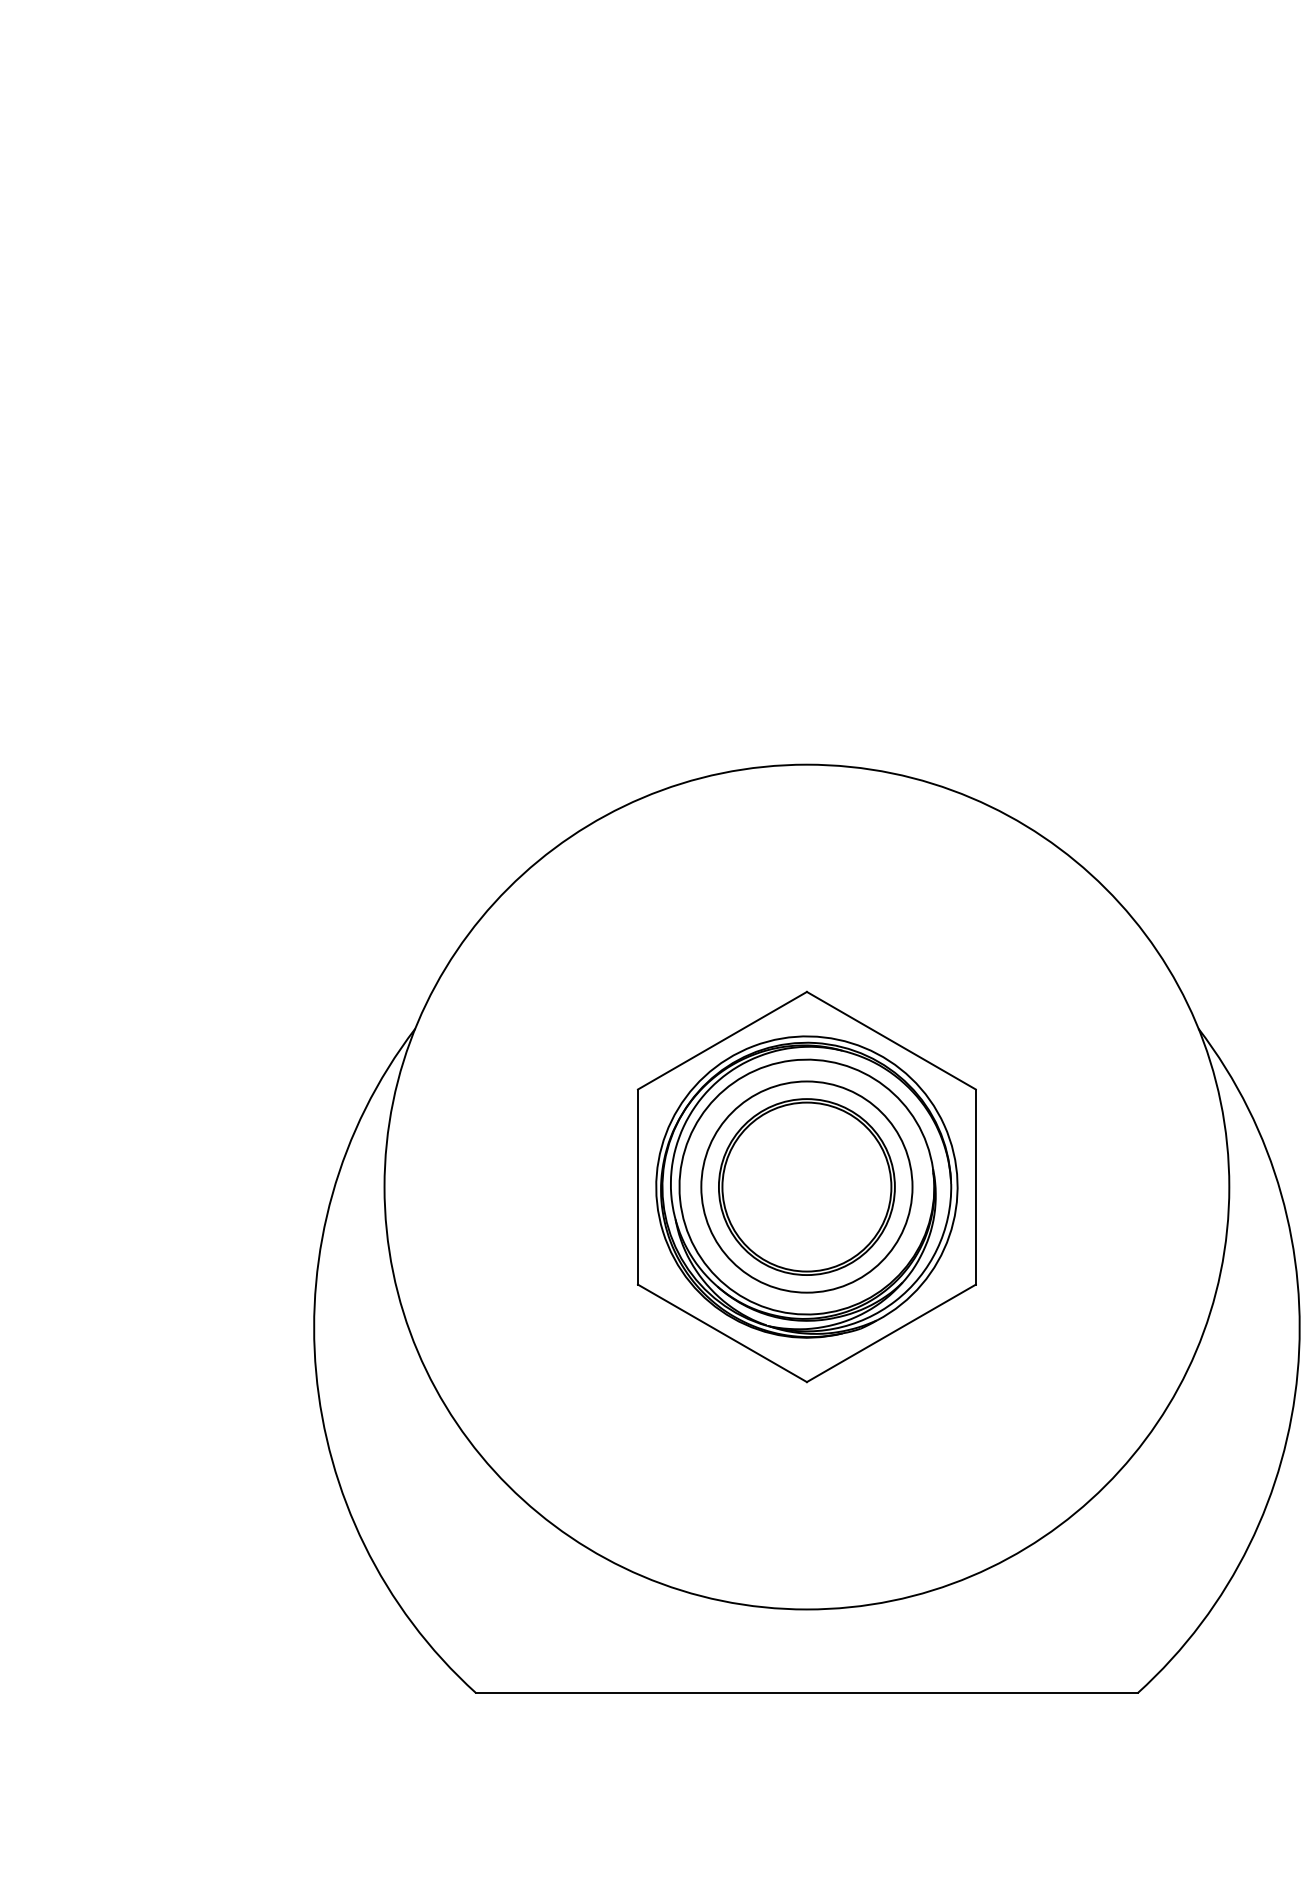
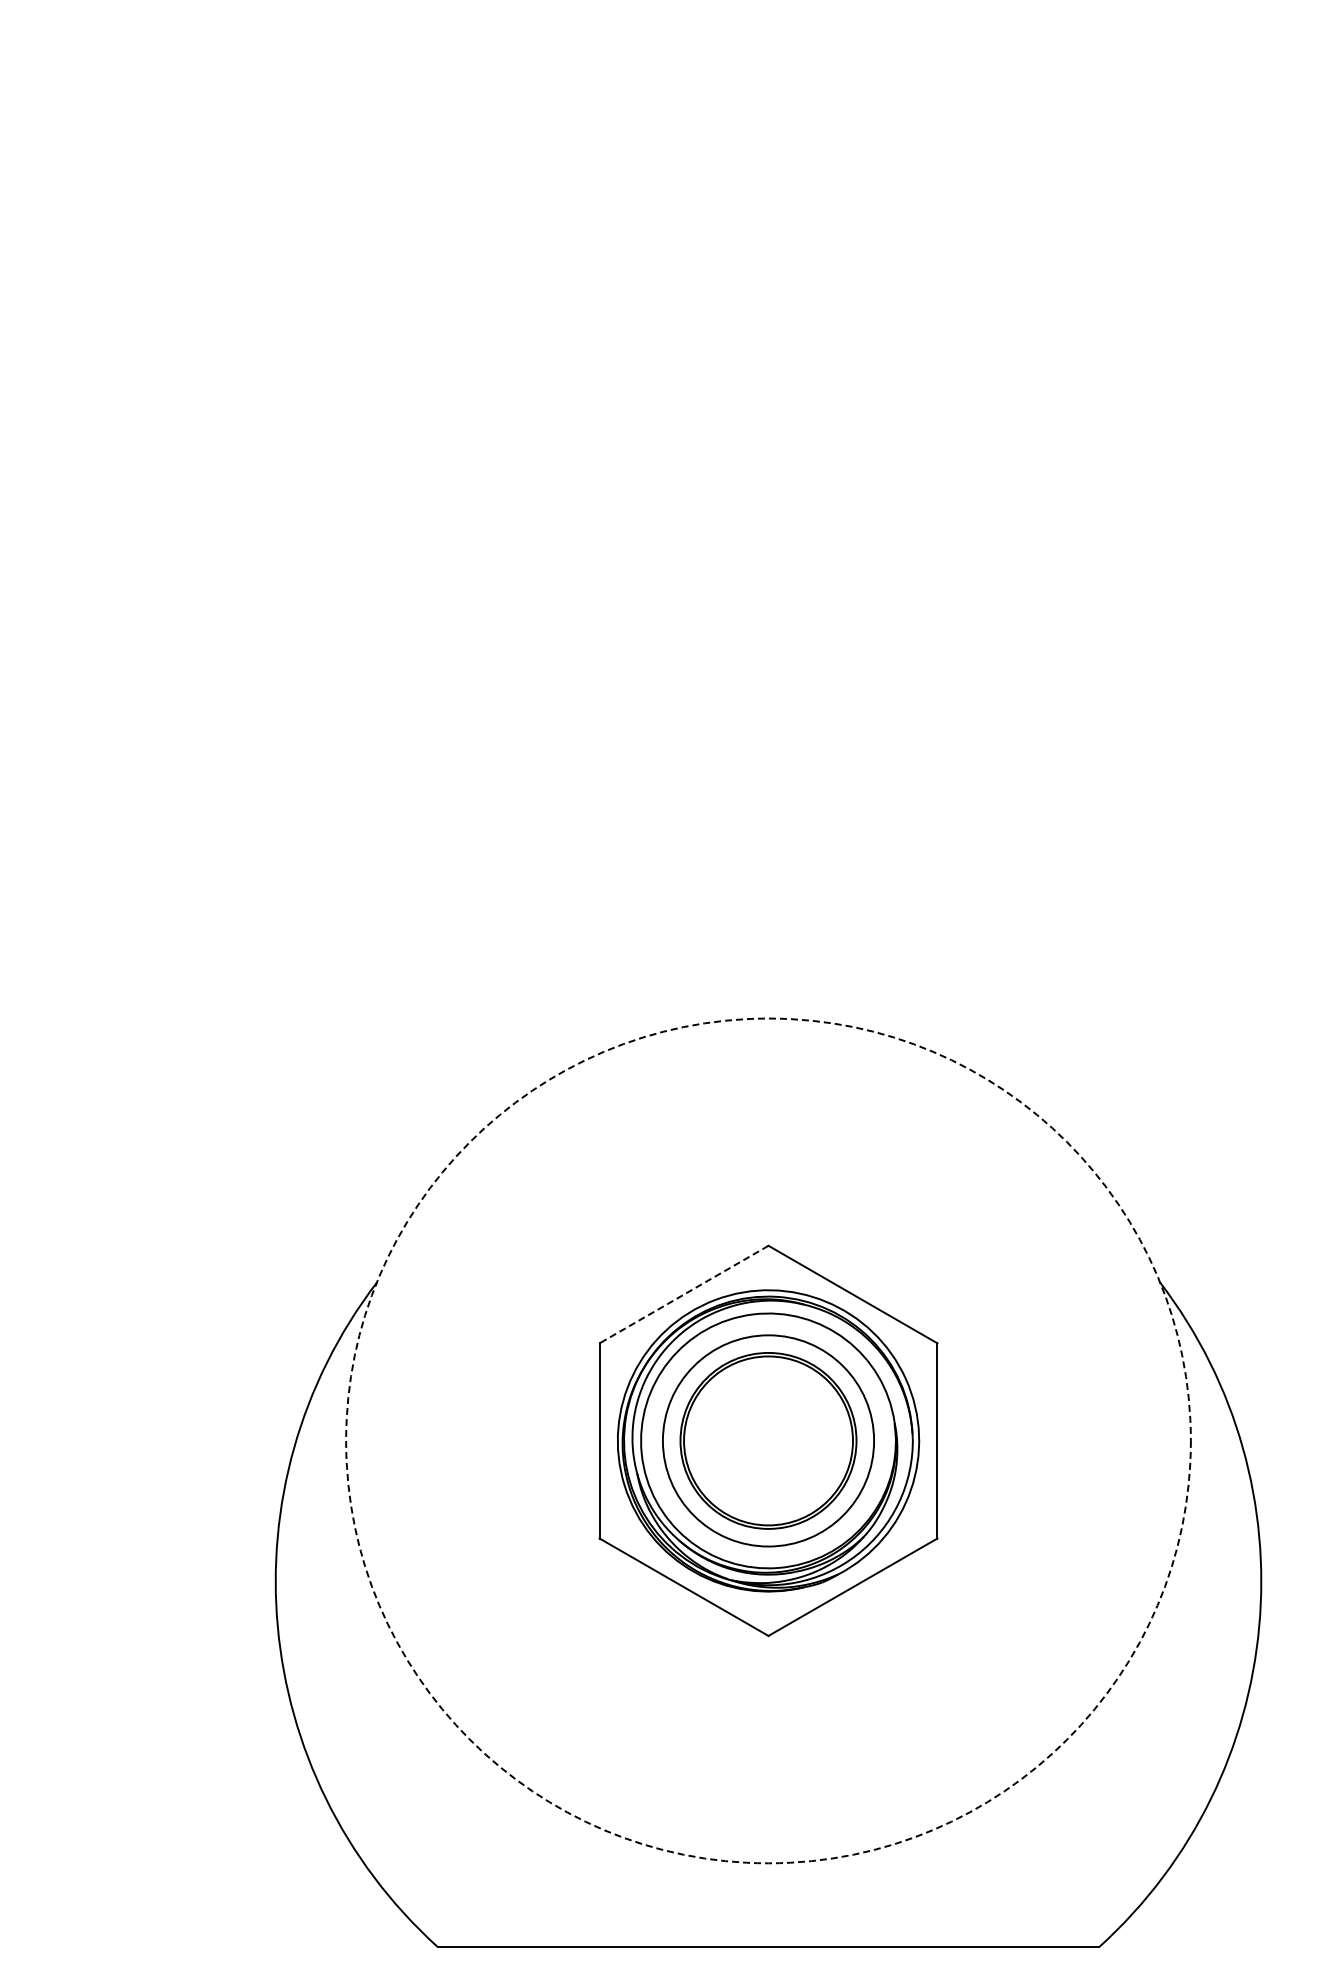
line: (722, 1040) -> (684, 1294), solid -> dashed
circle: (806, 1186) -> (768, 1440), solid -> dashed

